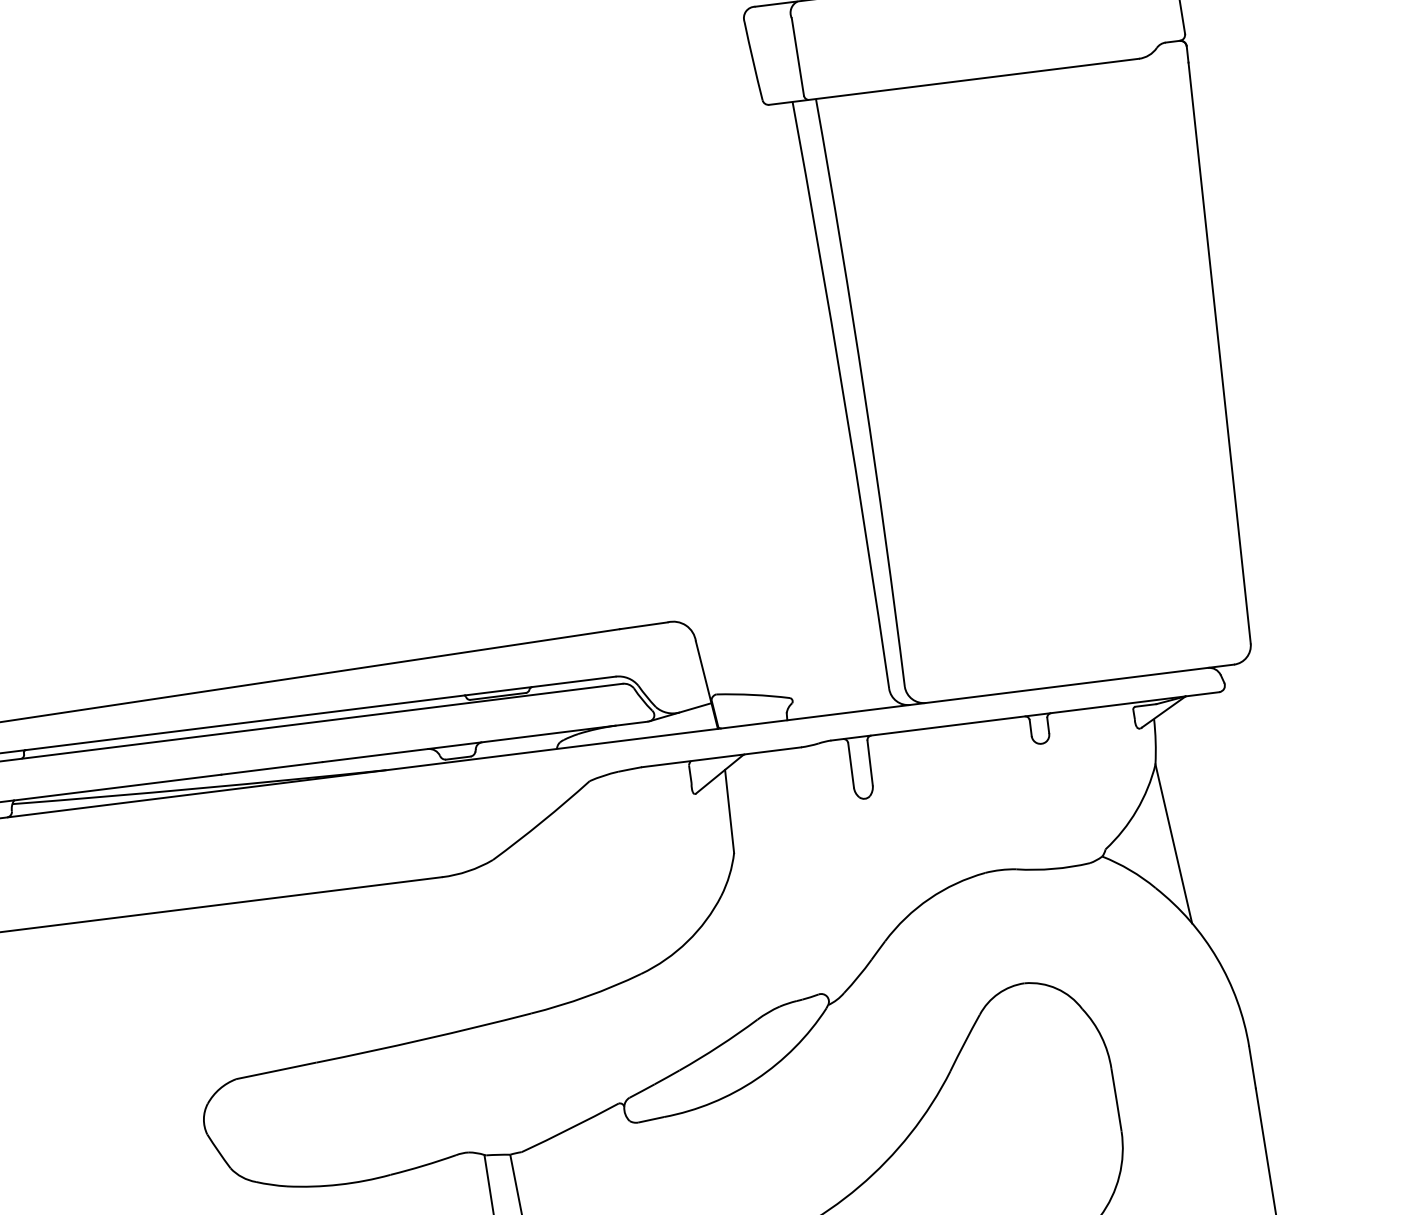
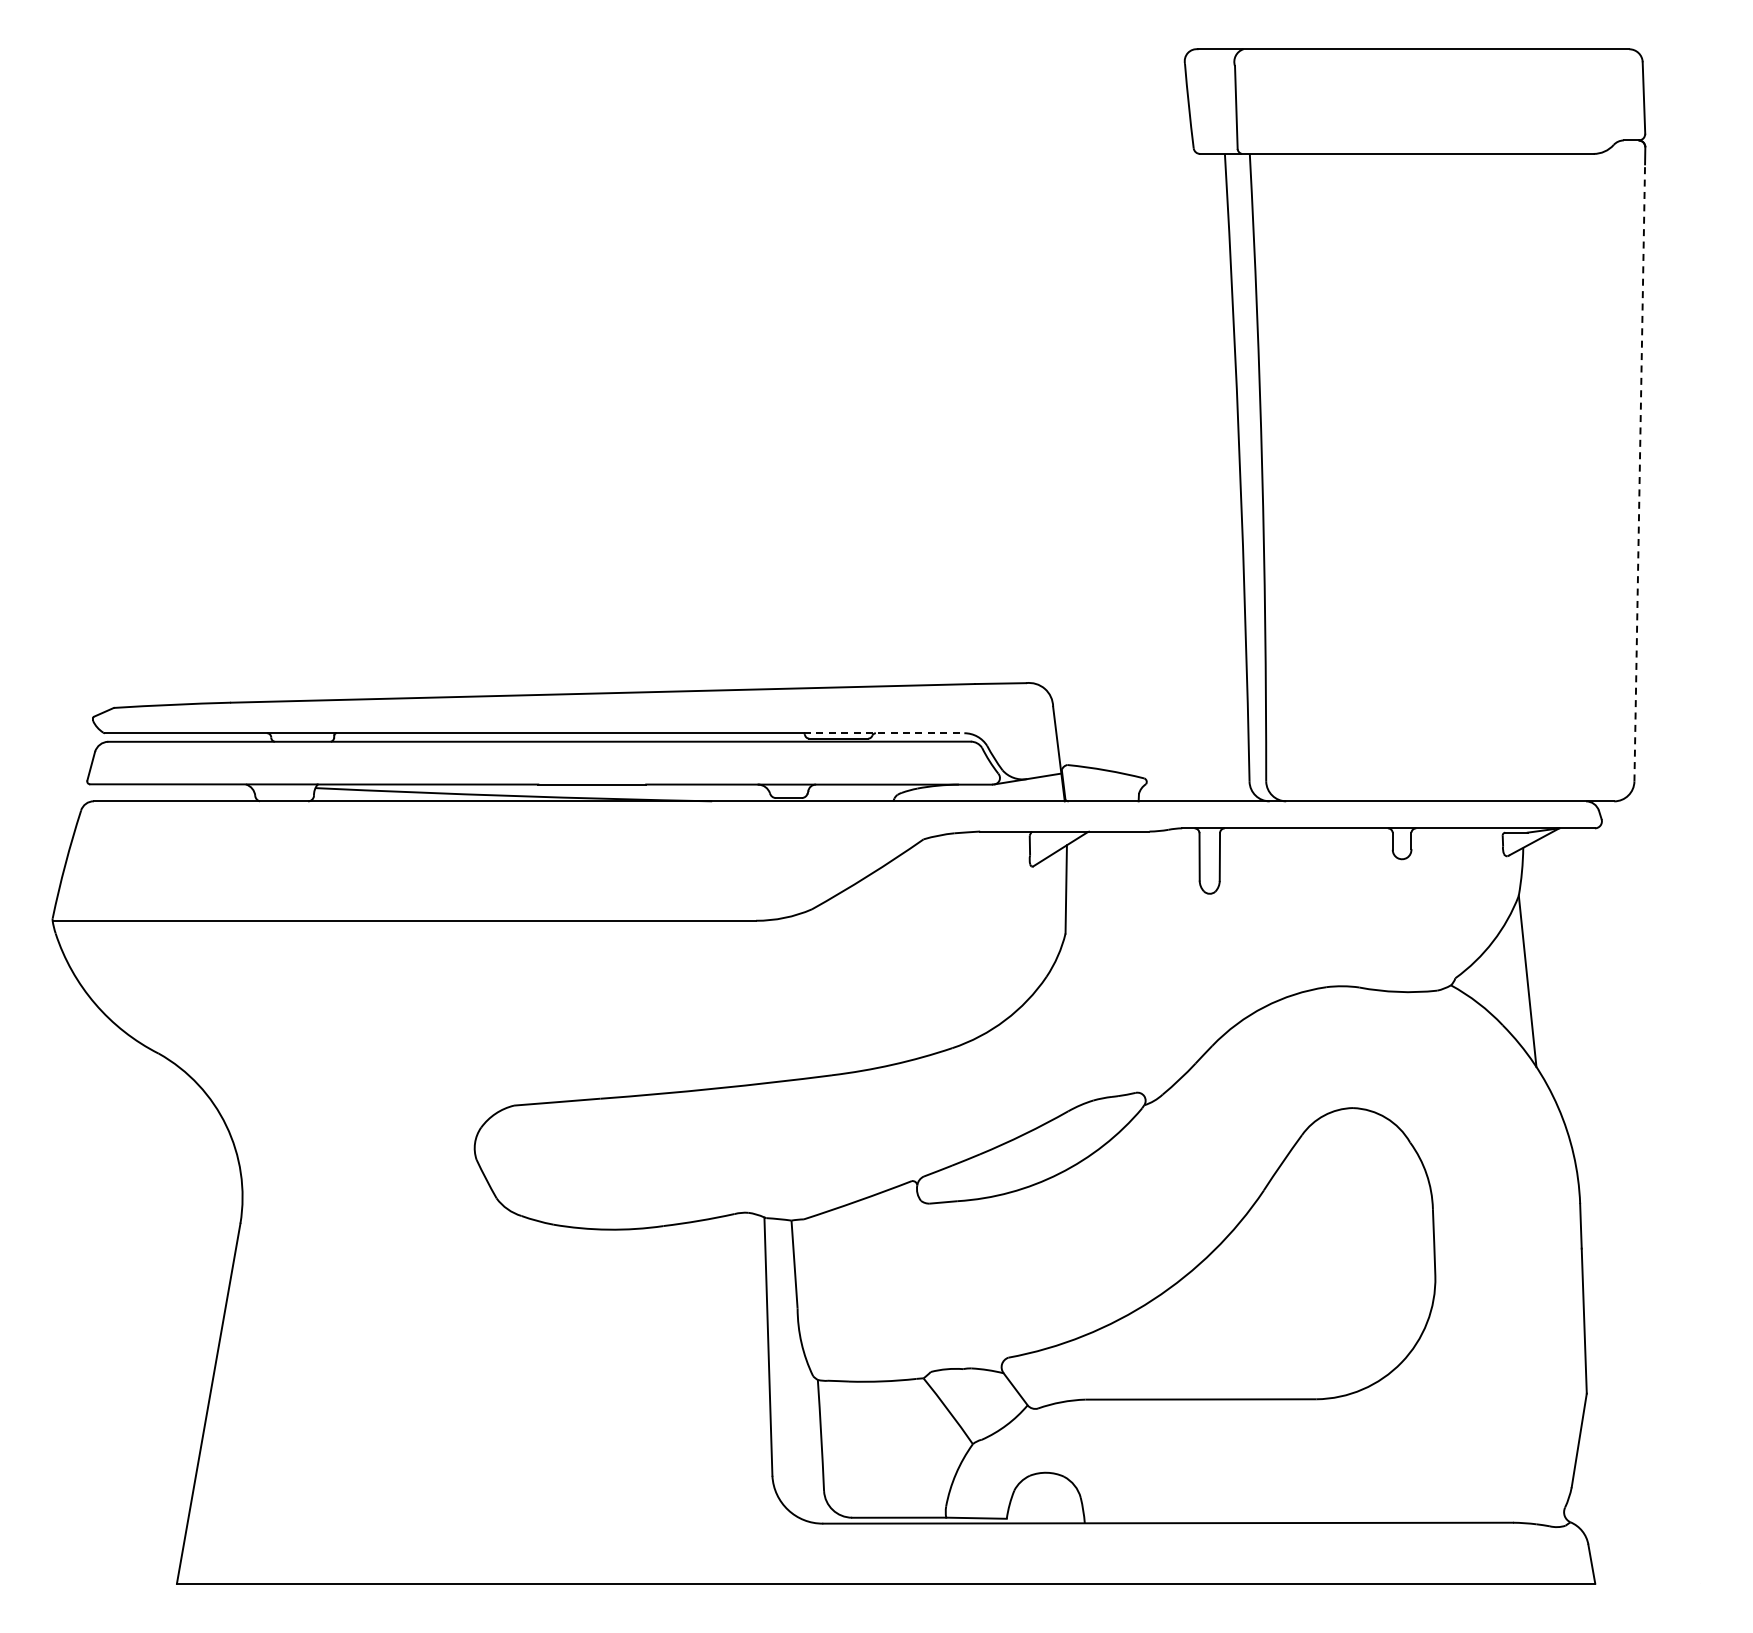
line: (1219, 352) -> (1639, 472), solid -> dashed
line: (540, 686) -> (884, 733), solid -> dashed

